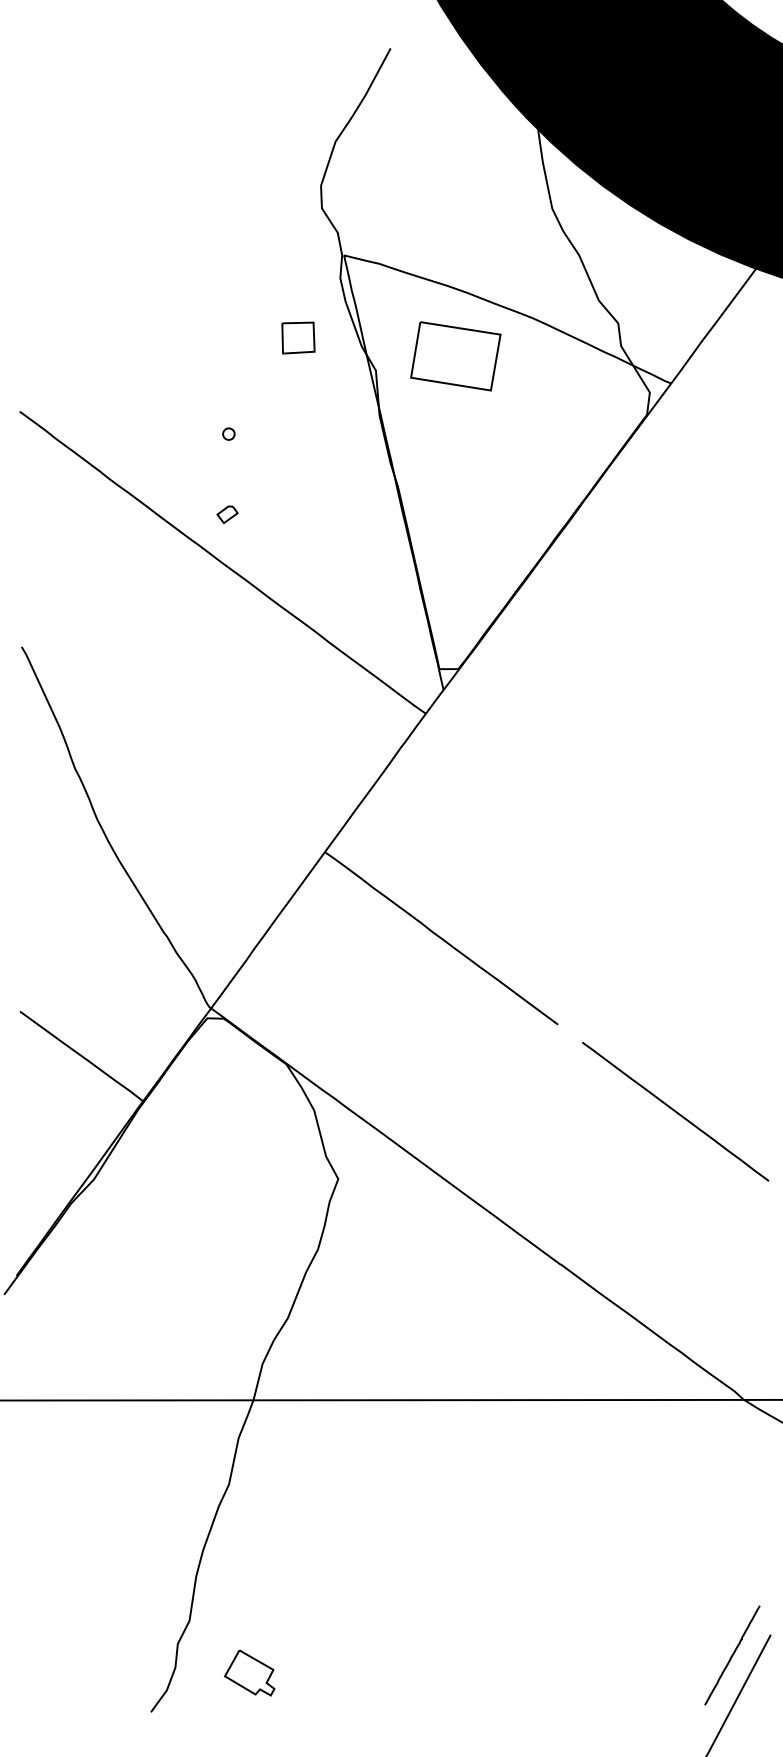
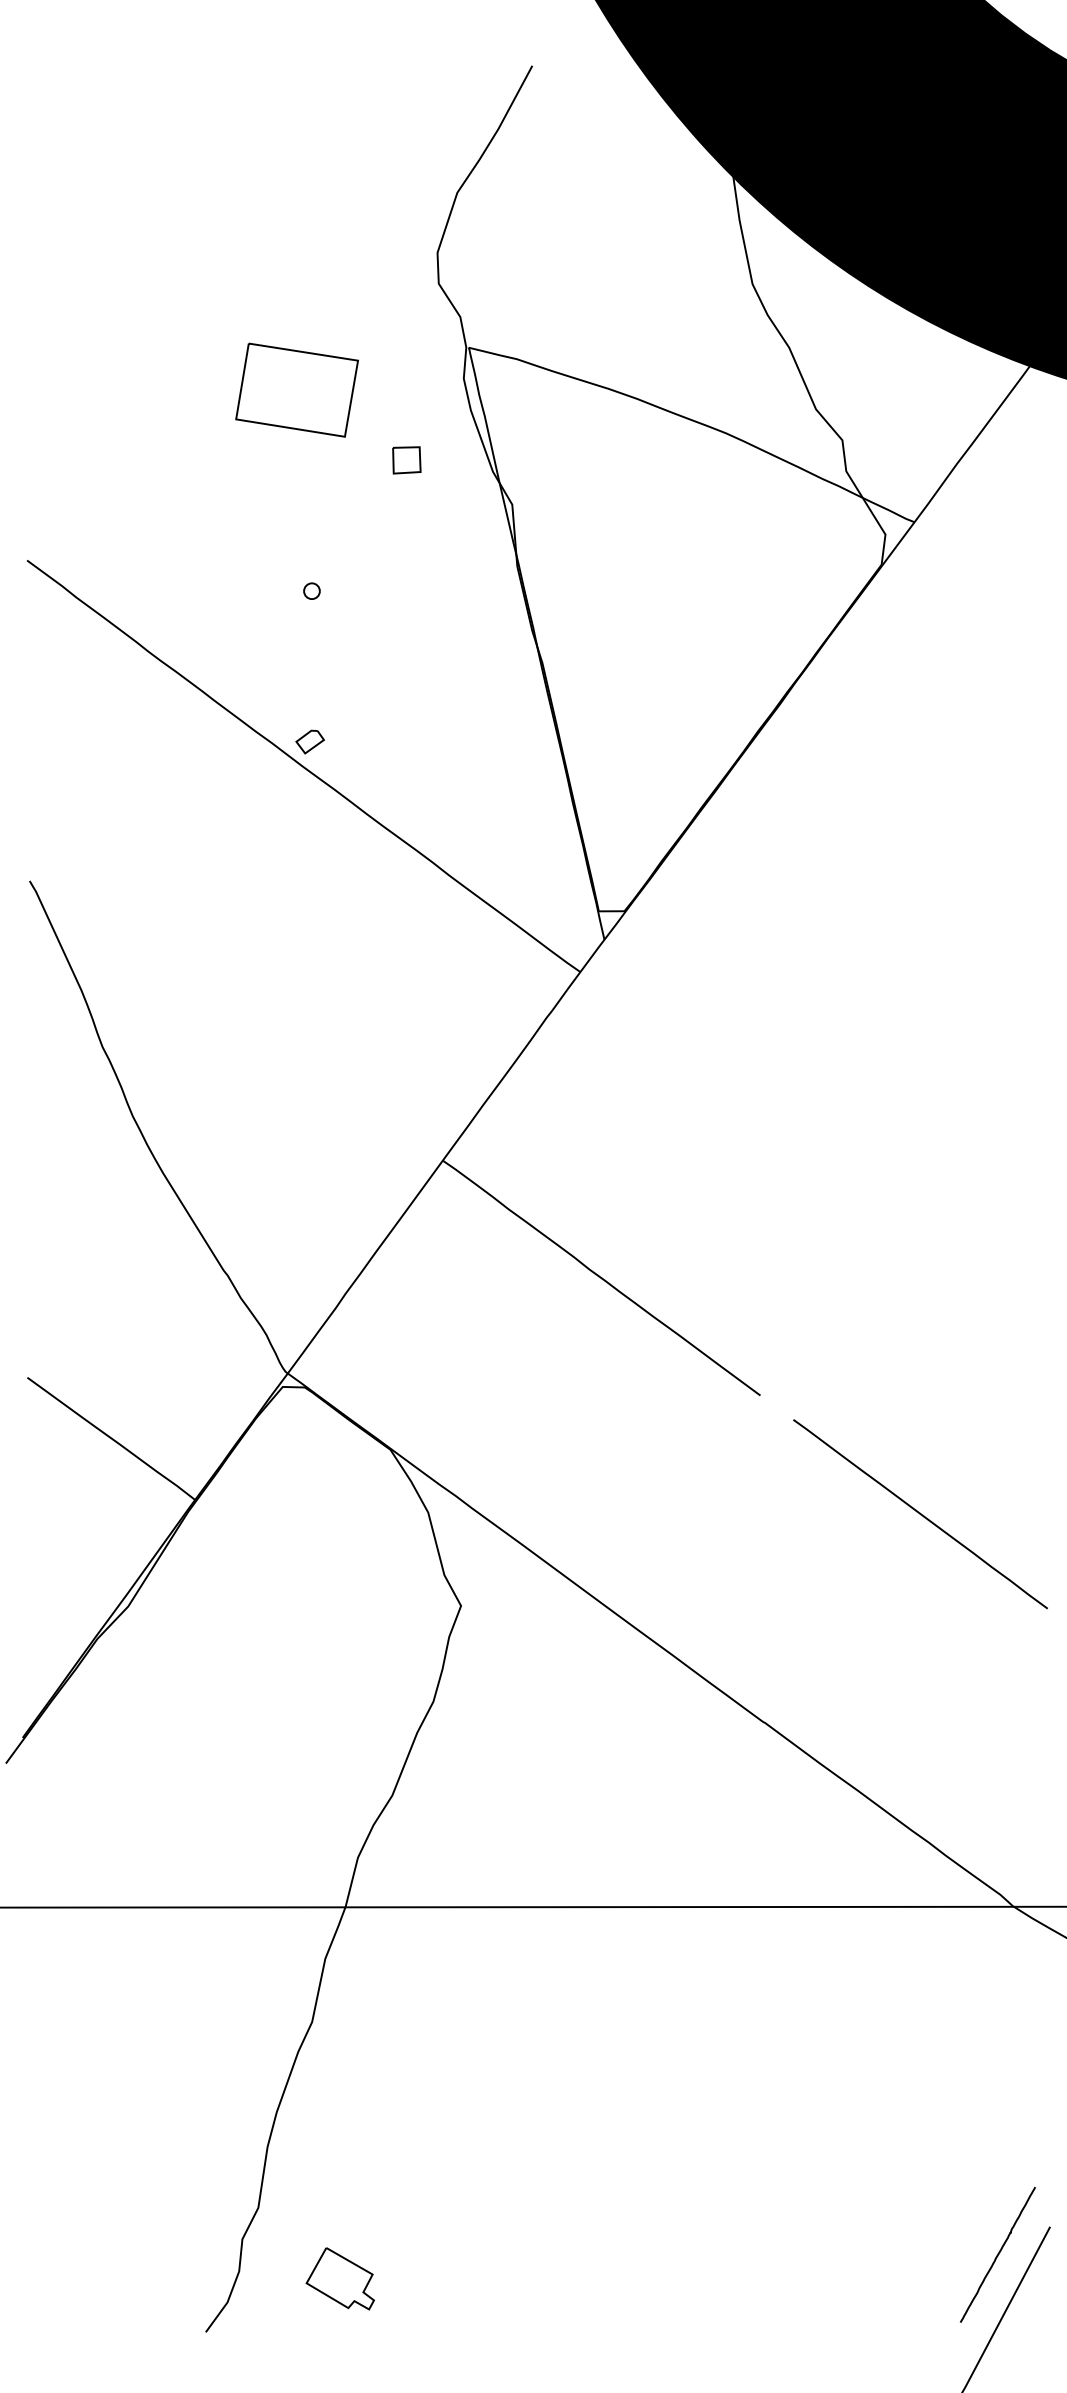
part: (298, 338) -> (406, 460), size x0.62
part: (455, 355) -> (296, 389), moved
part: (227, 514) -> (309, 741), moved

